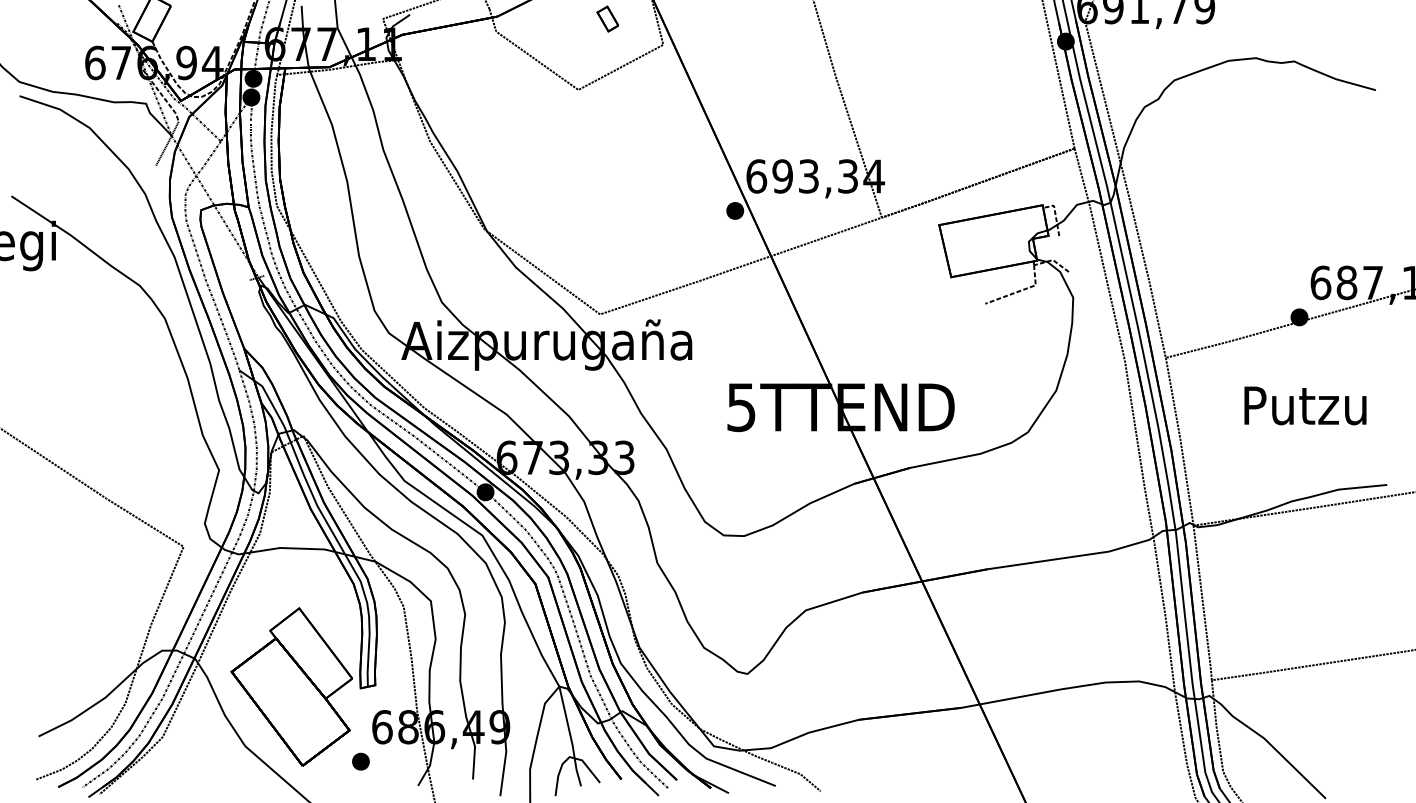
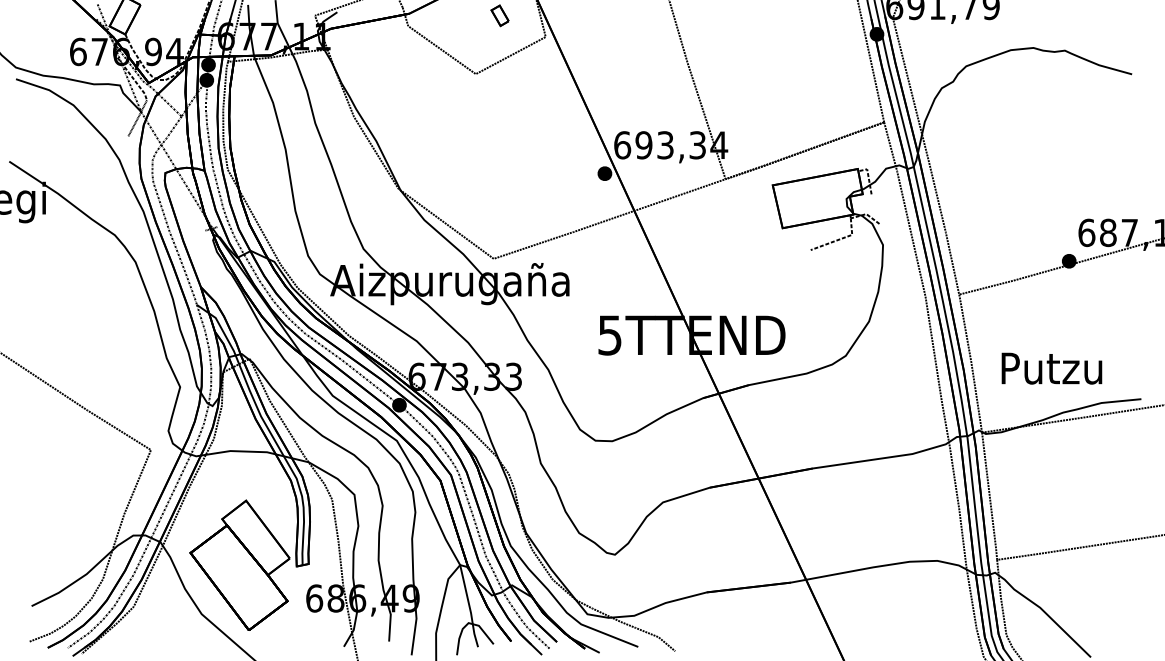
text: (1305, 405) -> (1051, 368), moved
part: (360, 761) -> (296, 626), removed

